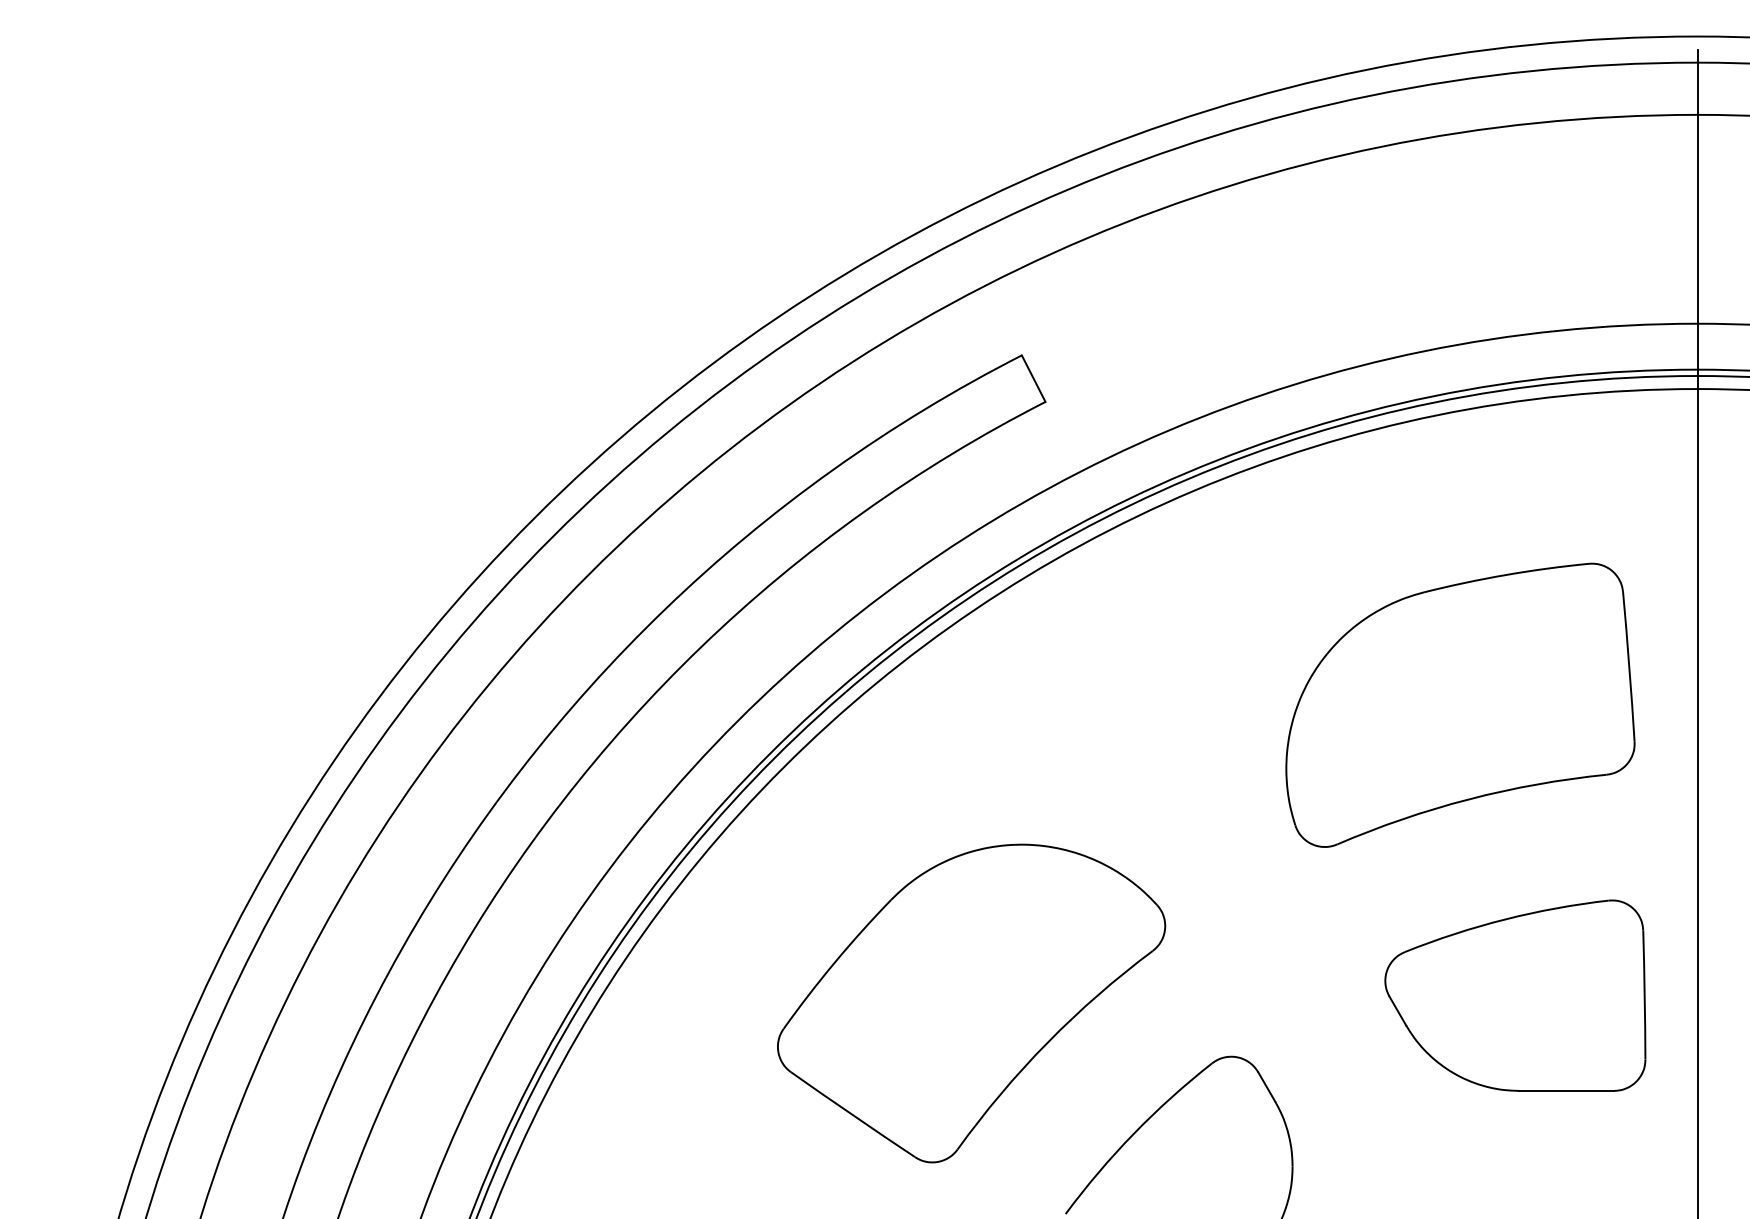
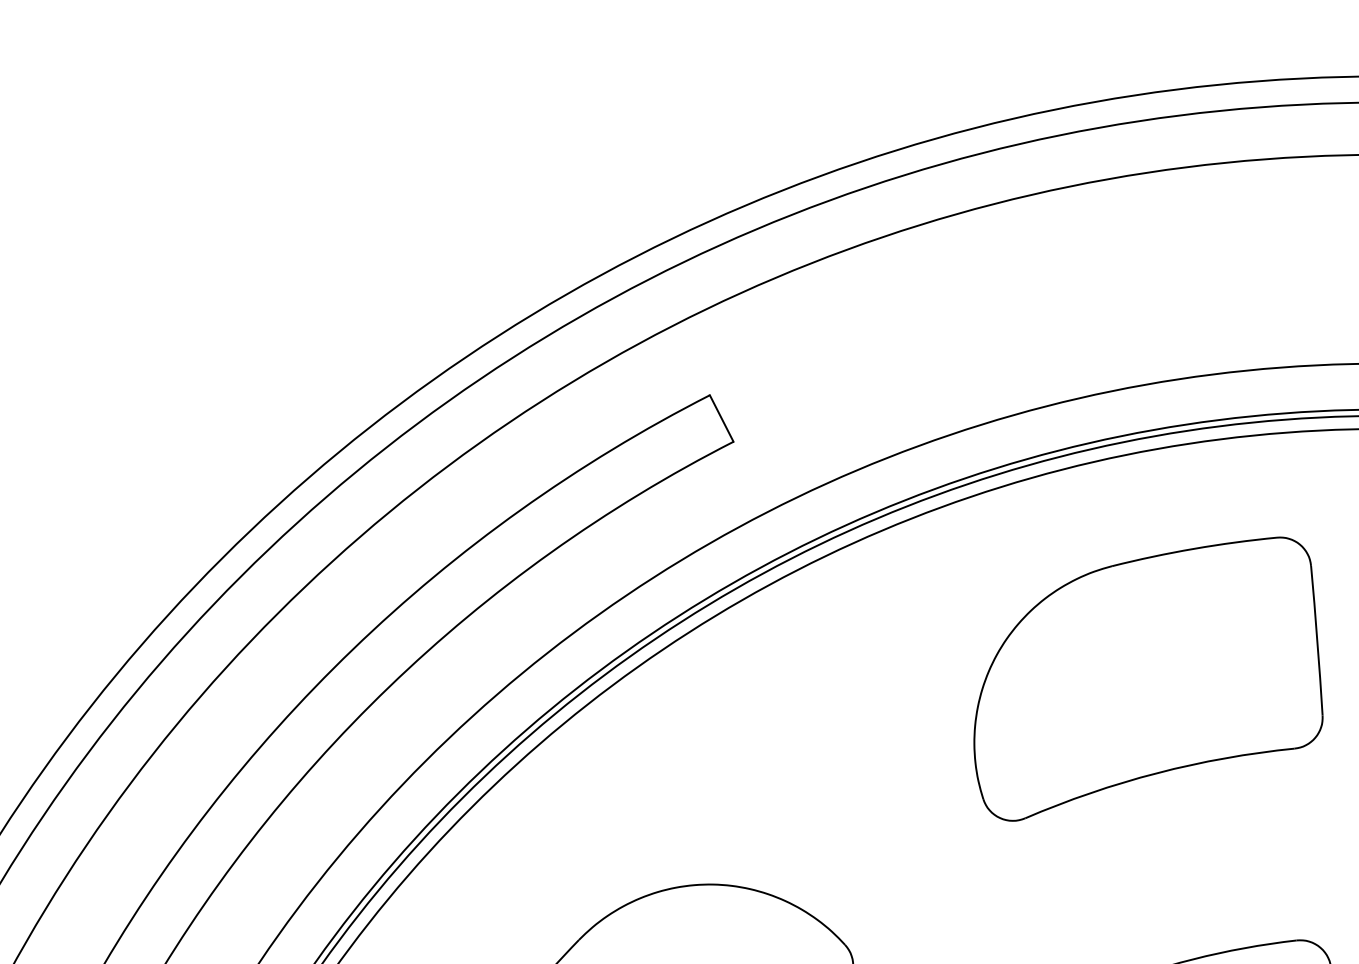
part: (1460, 704) -> (1148, 678), moved

